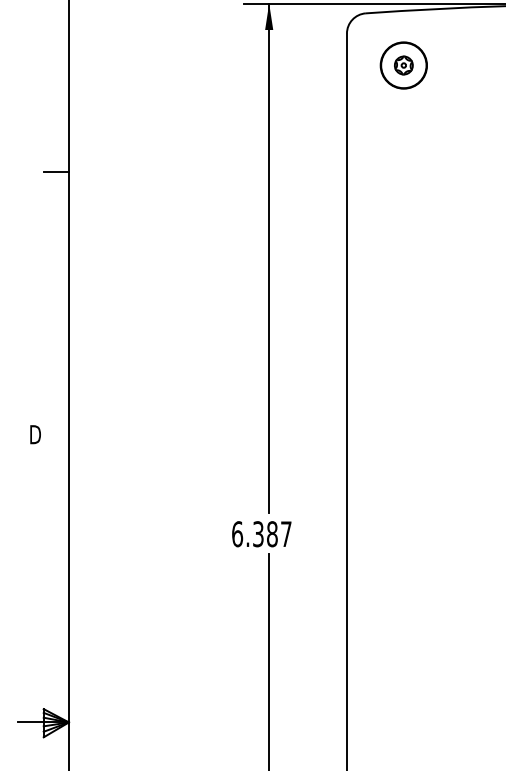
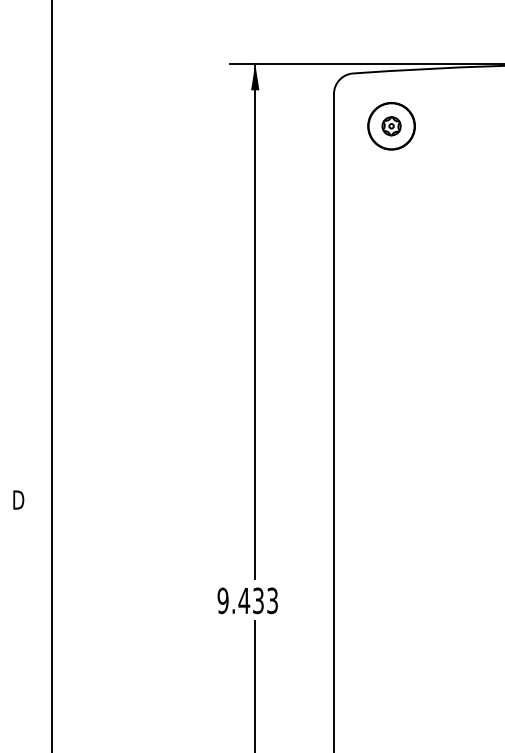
line: (55, 172) -> (38, 234), removed
text: (261, 534) -> (247, 601), 6.387 -> 9.433

